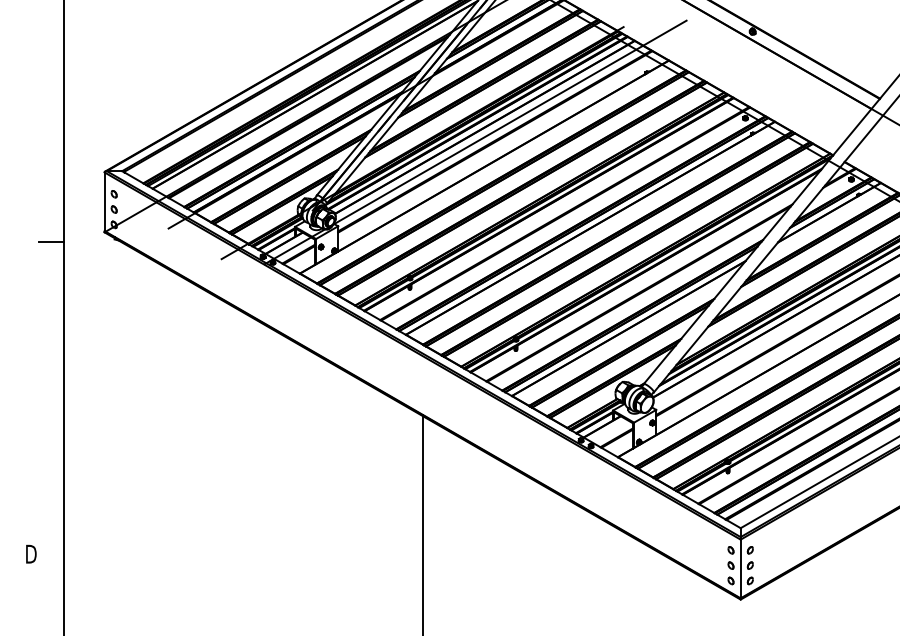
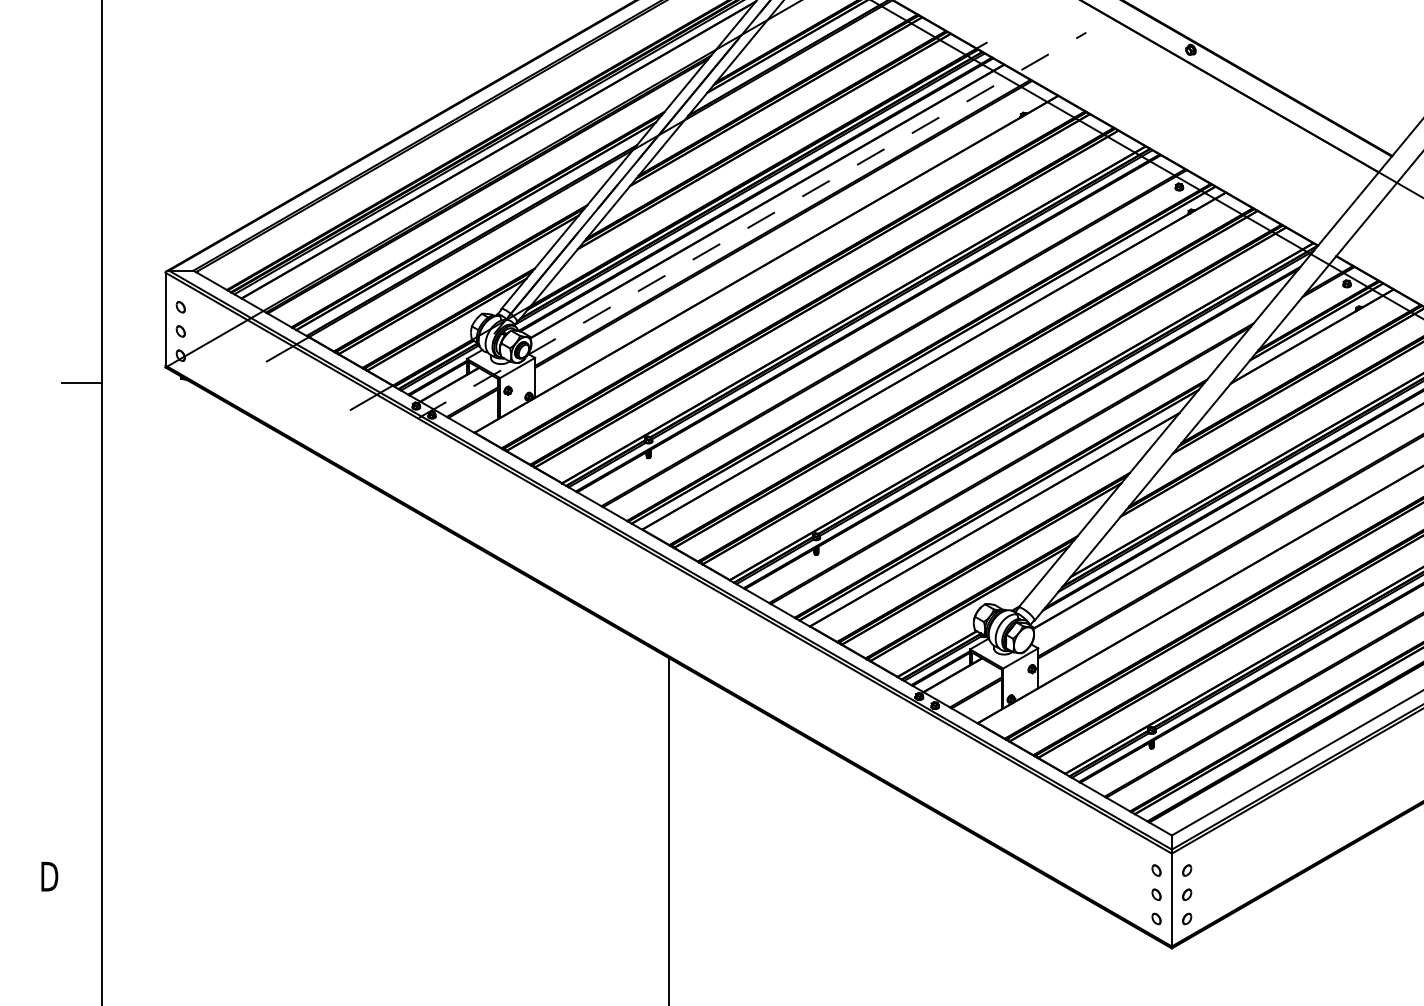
line: (475, 142) -> (752, 225), solid -> dashed

